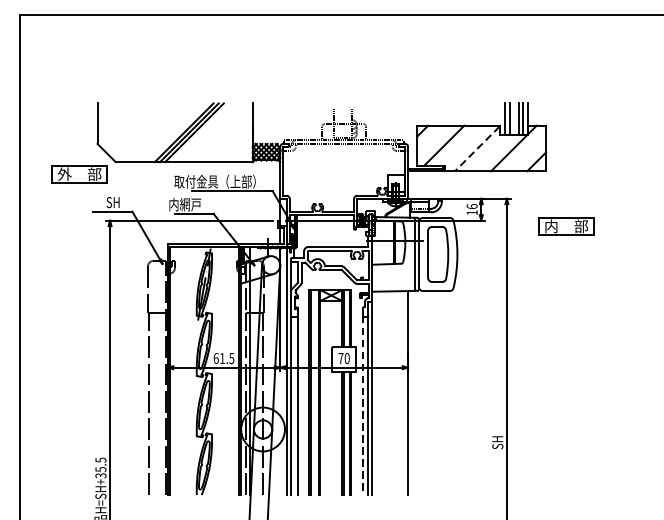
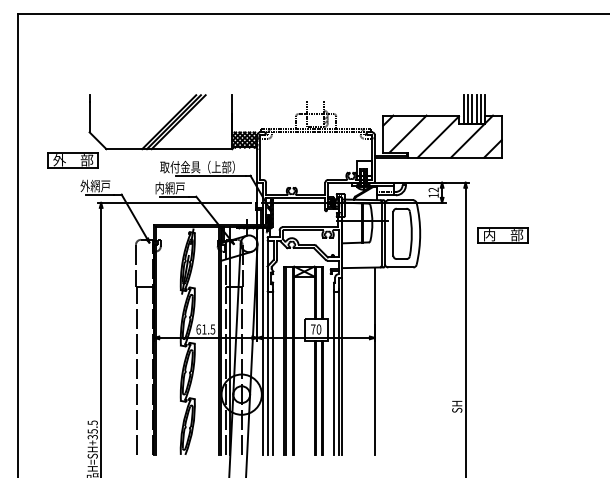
line: (514, 119) -> (472, 109), added
line: (477, 149) -> (438, 137), dashed -> solid
text: (103, 201) -> (95, 185), SH -> 外網戸
text: (471, 206) -> (433, 189), 16 -> 12
part: (565, 226) -> (502, 235), moved
line: (363, 406) -> (333, 373), dashed -> solid

